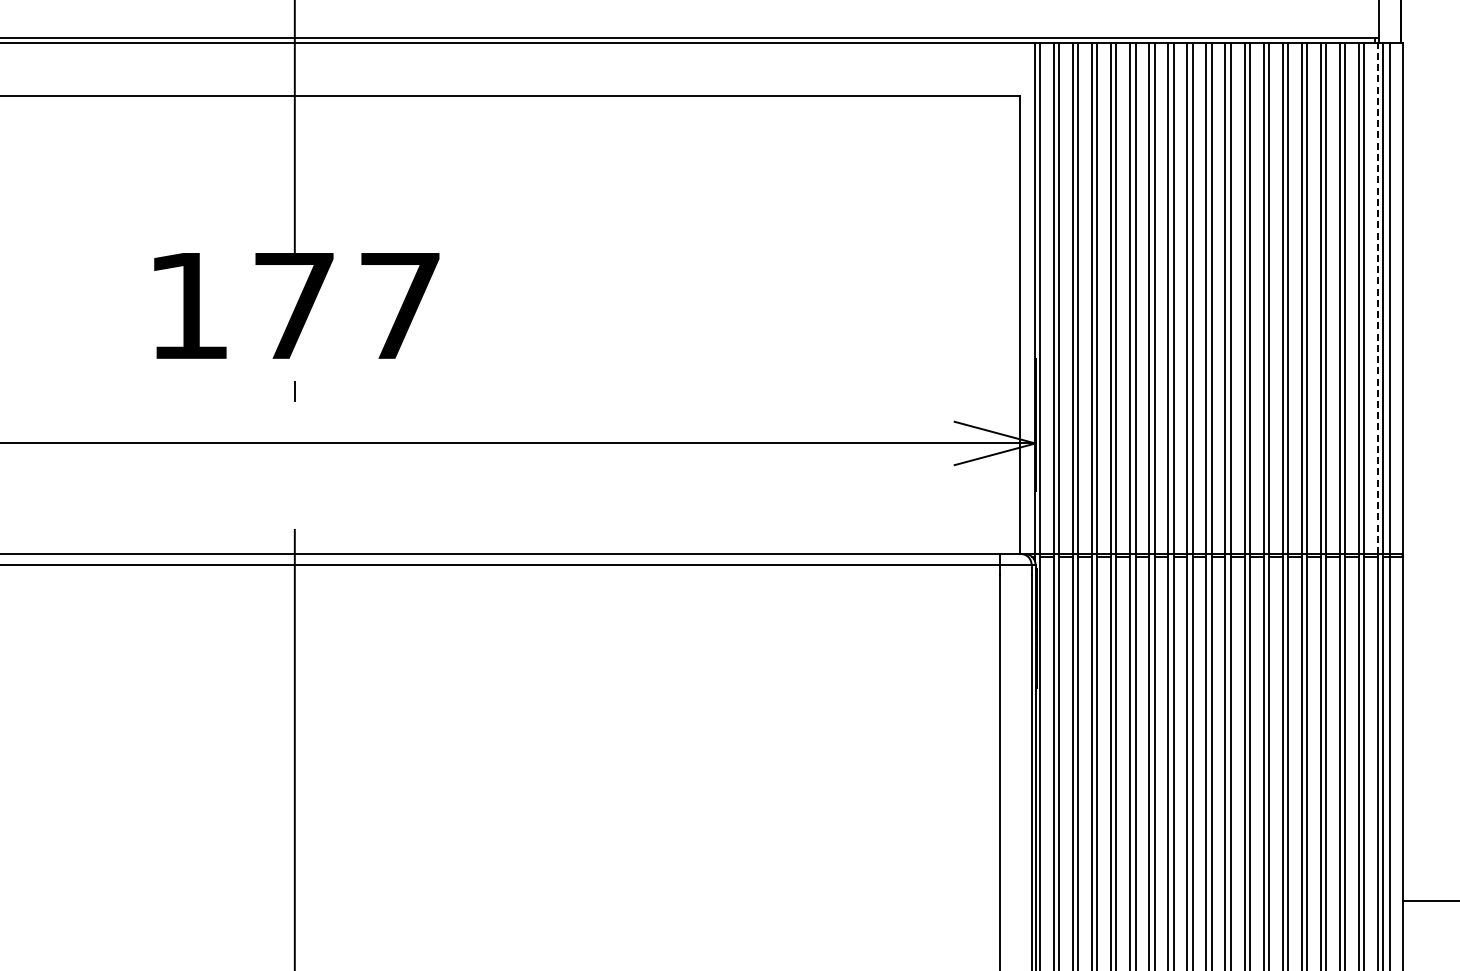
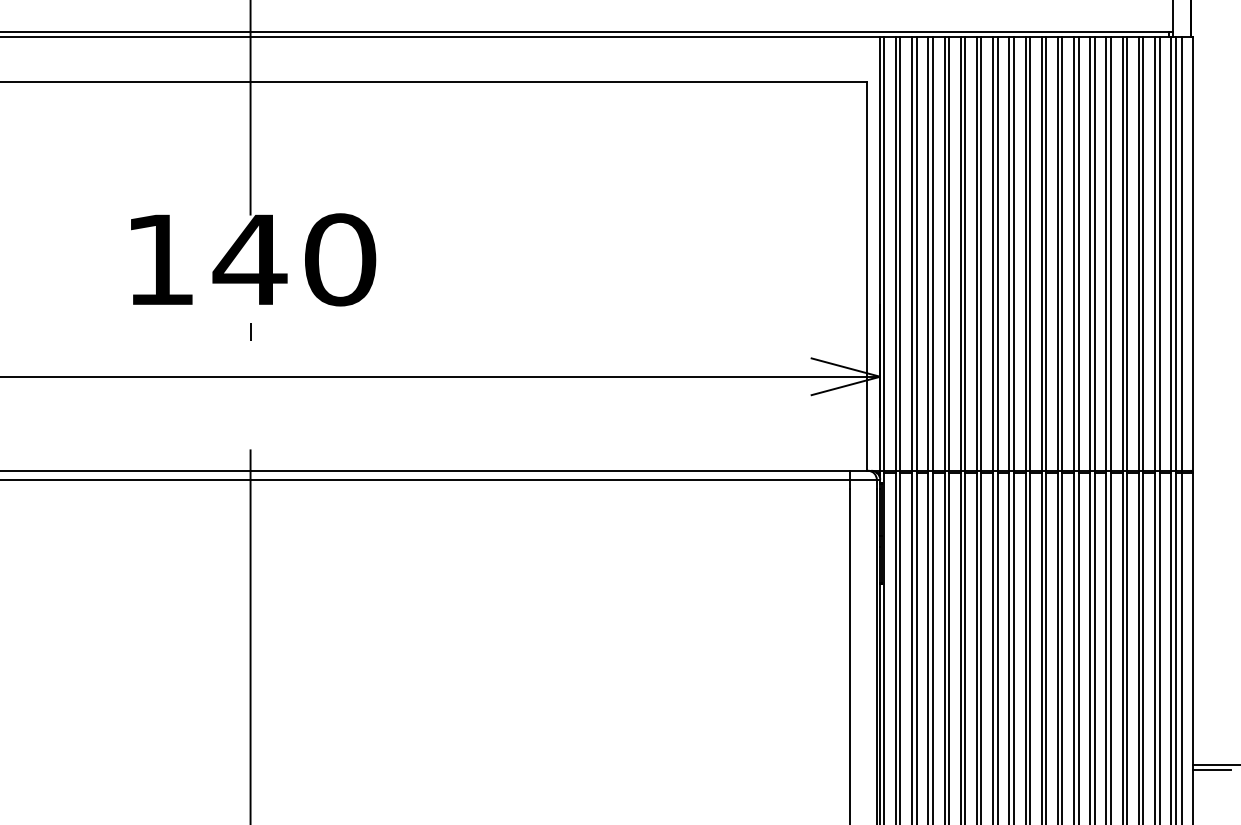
line: (1377, 298) -> (1170, 253), dashed -> solid
text: (346, 305) -> (294, 259), 177 -> 140
line: (1425, 905) -> (1211, 769), added

